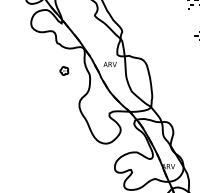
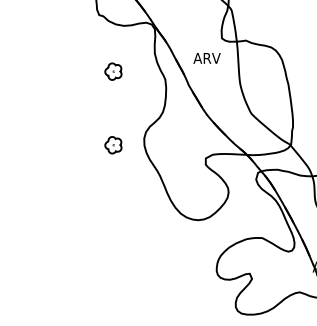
part: (64, 106) -> (113, 144), added

